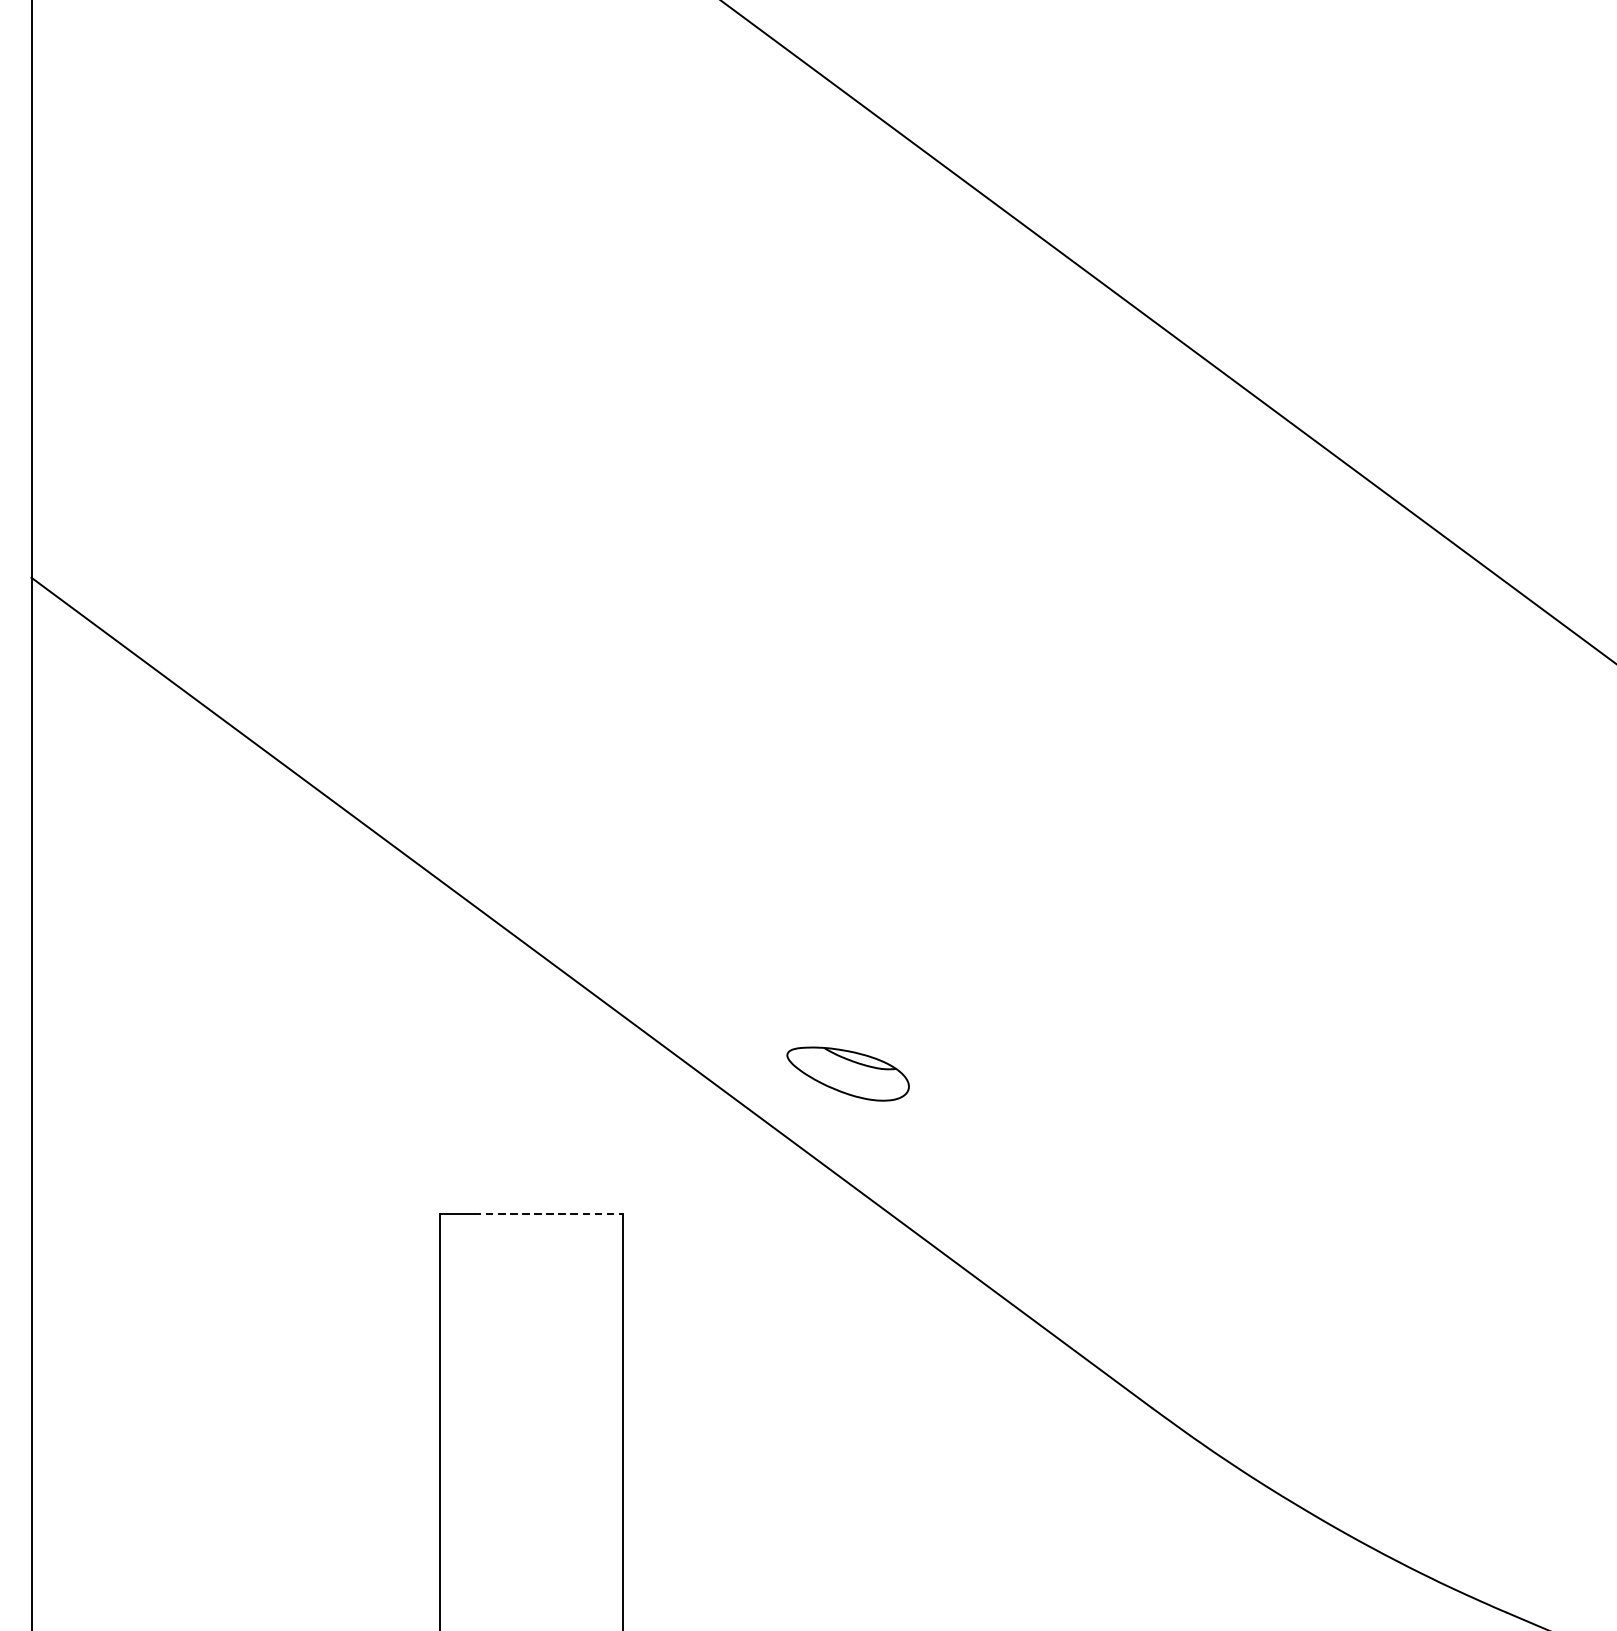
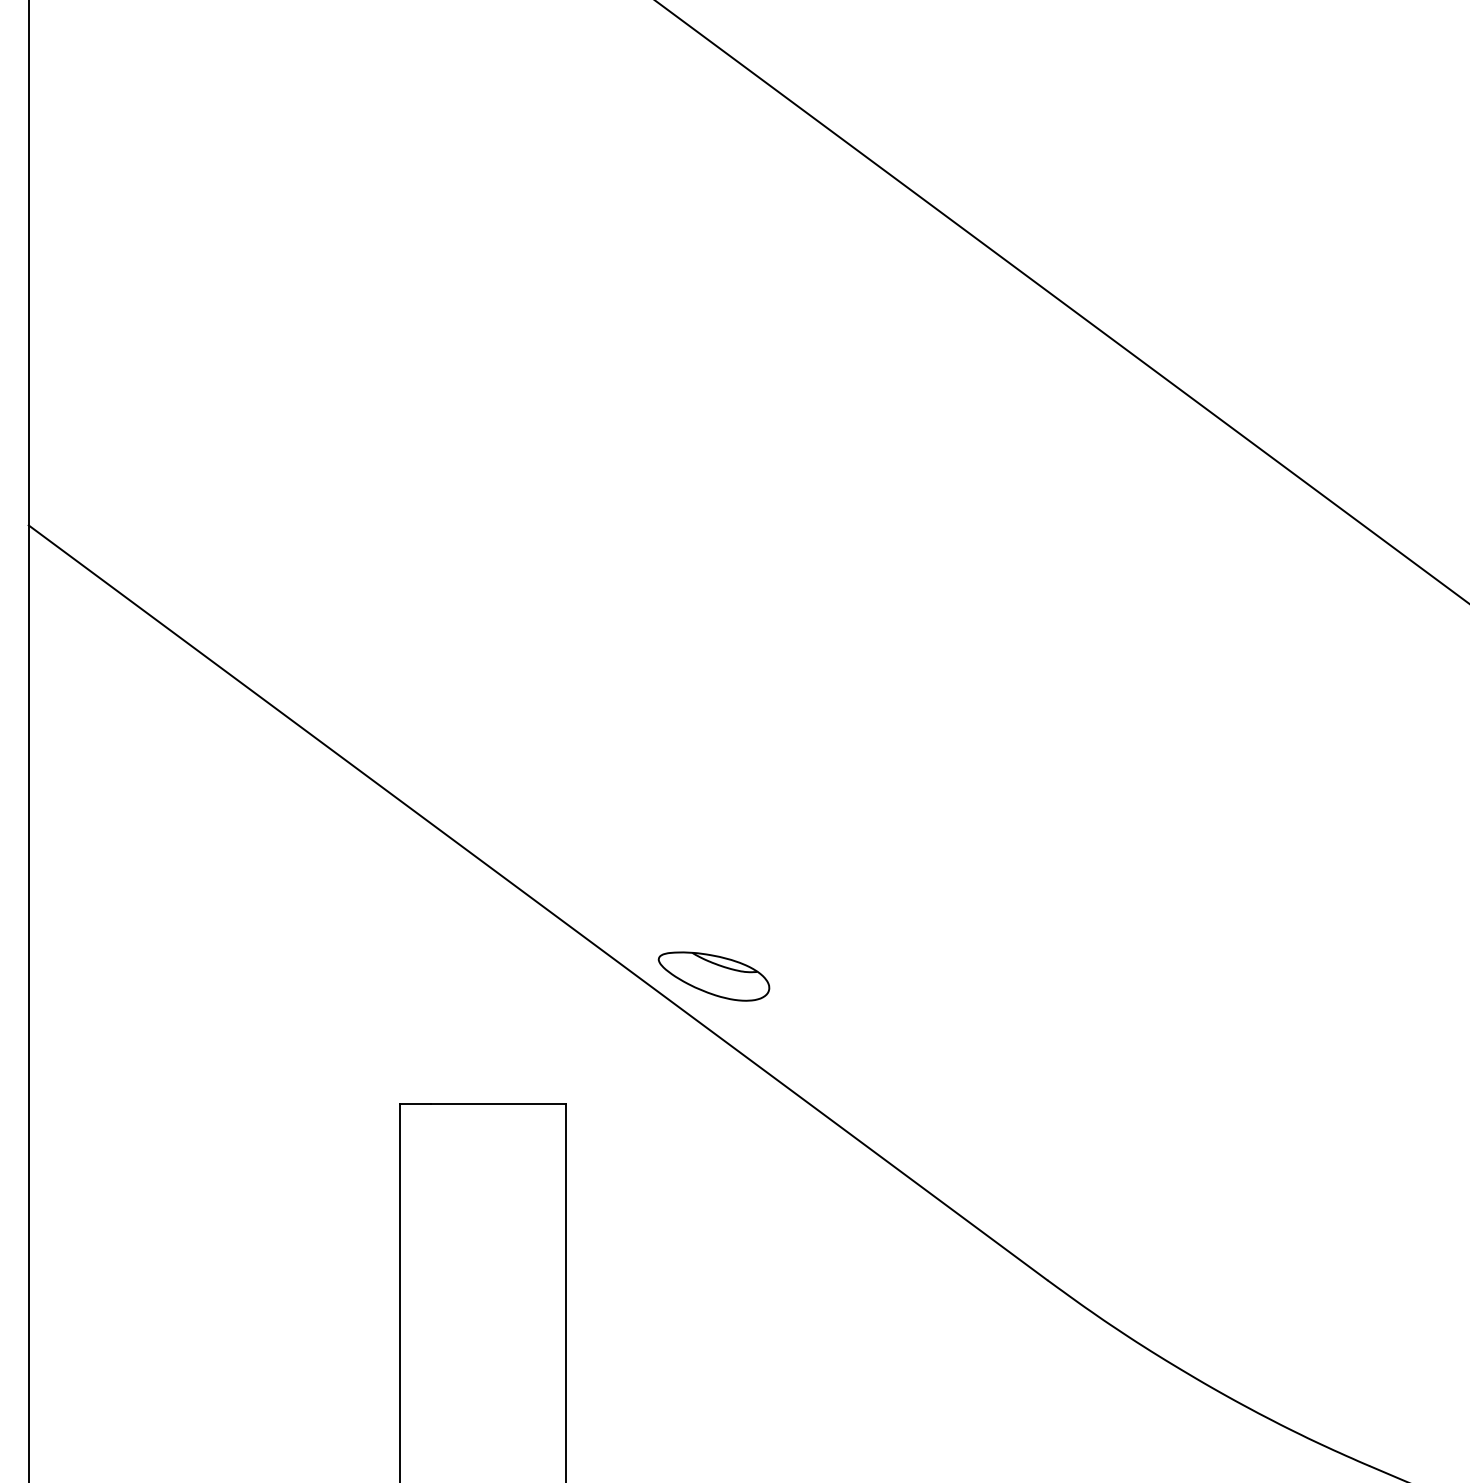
part: (847, 1074) -> (713, 976), moved
line: (548, 1213) -> (498, 1103), dashed -> solid

